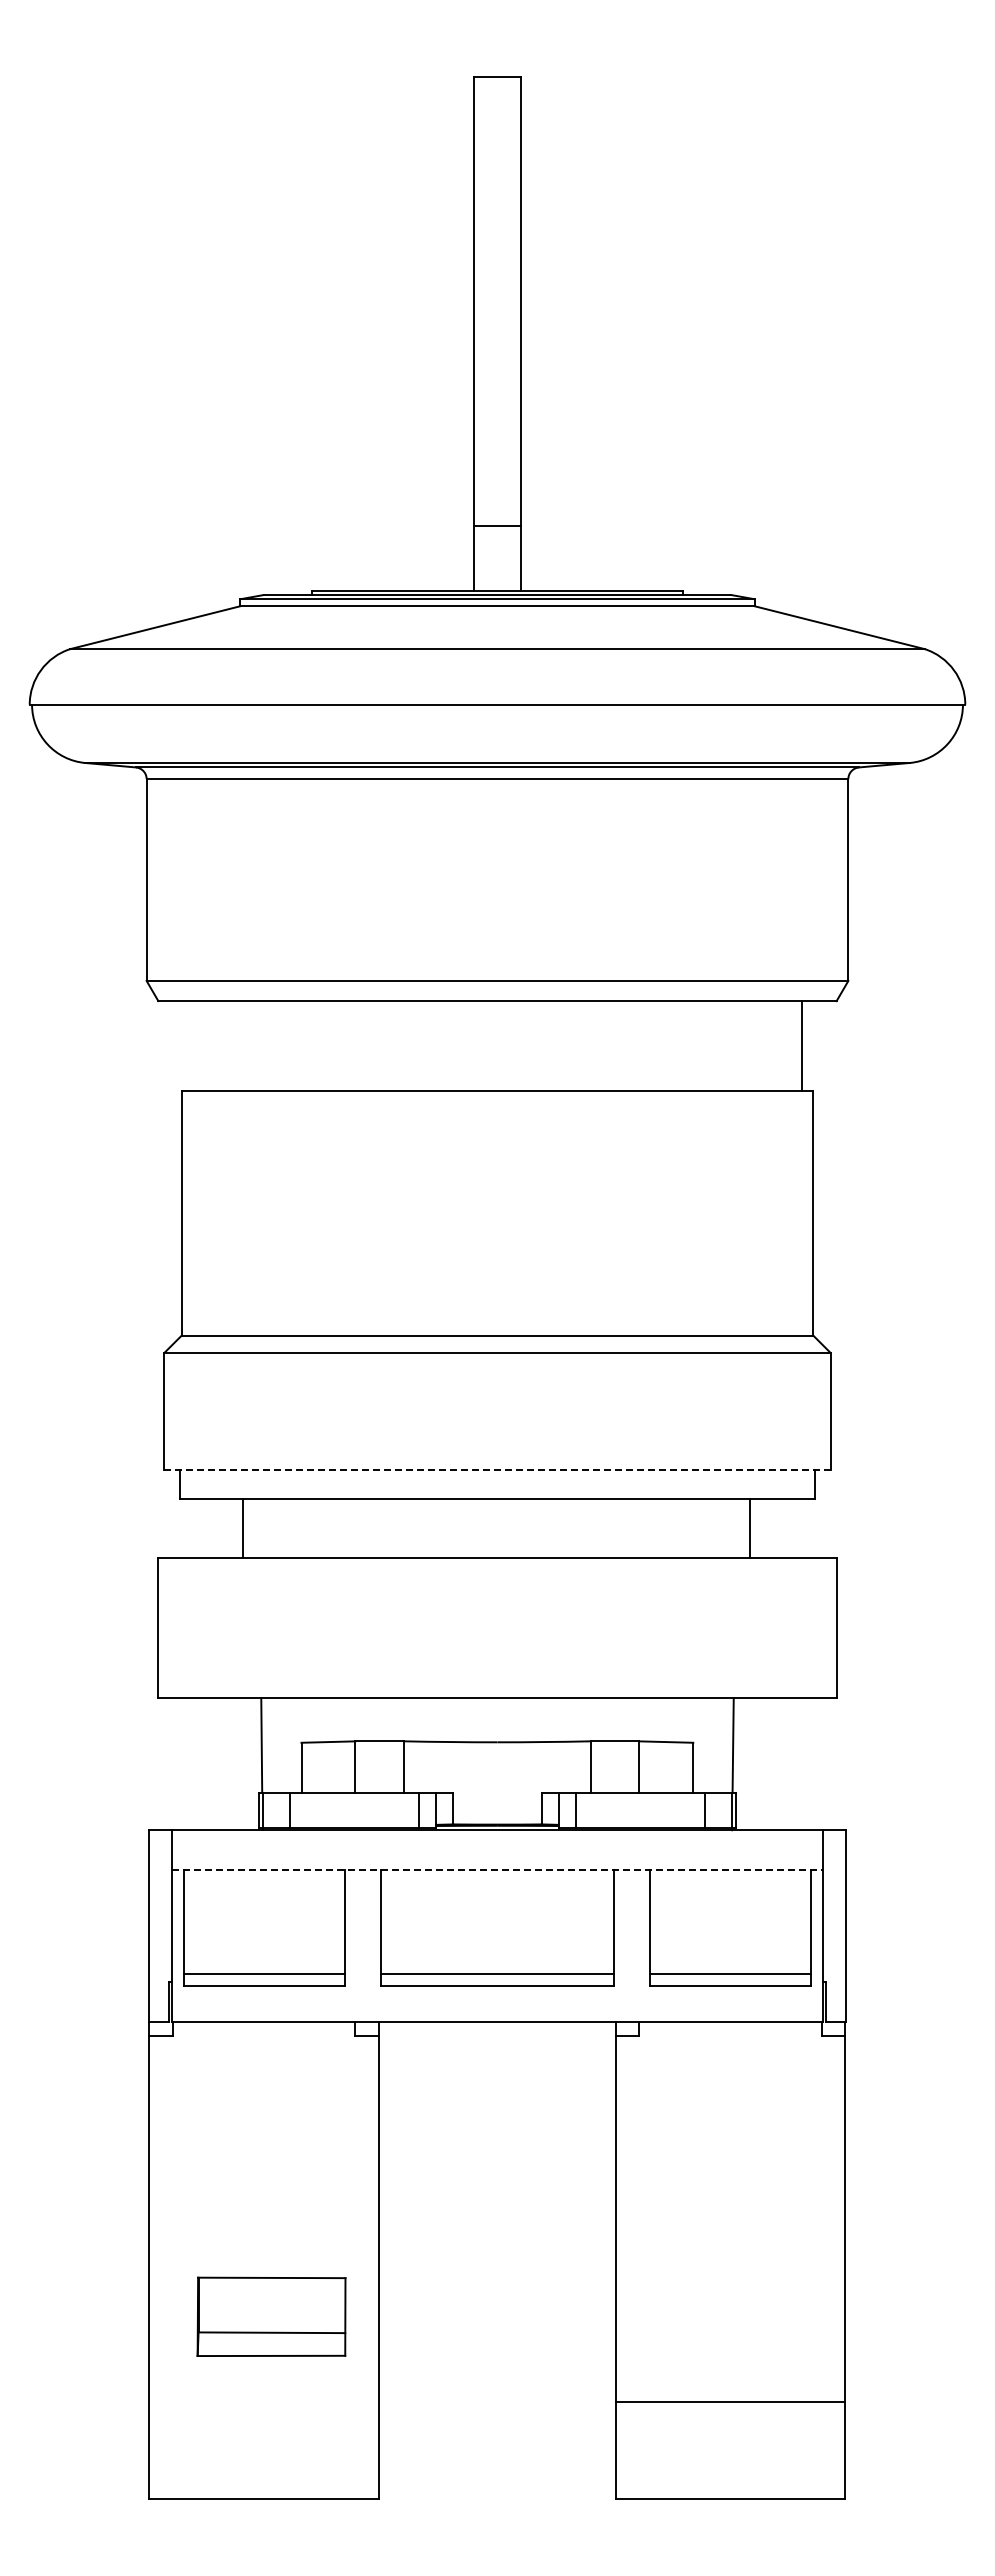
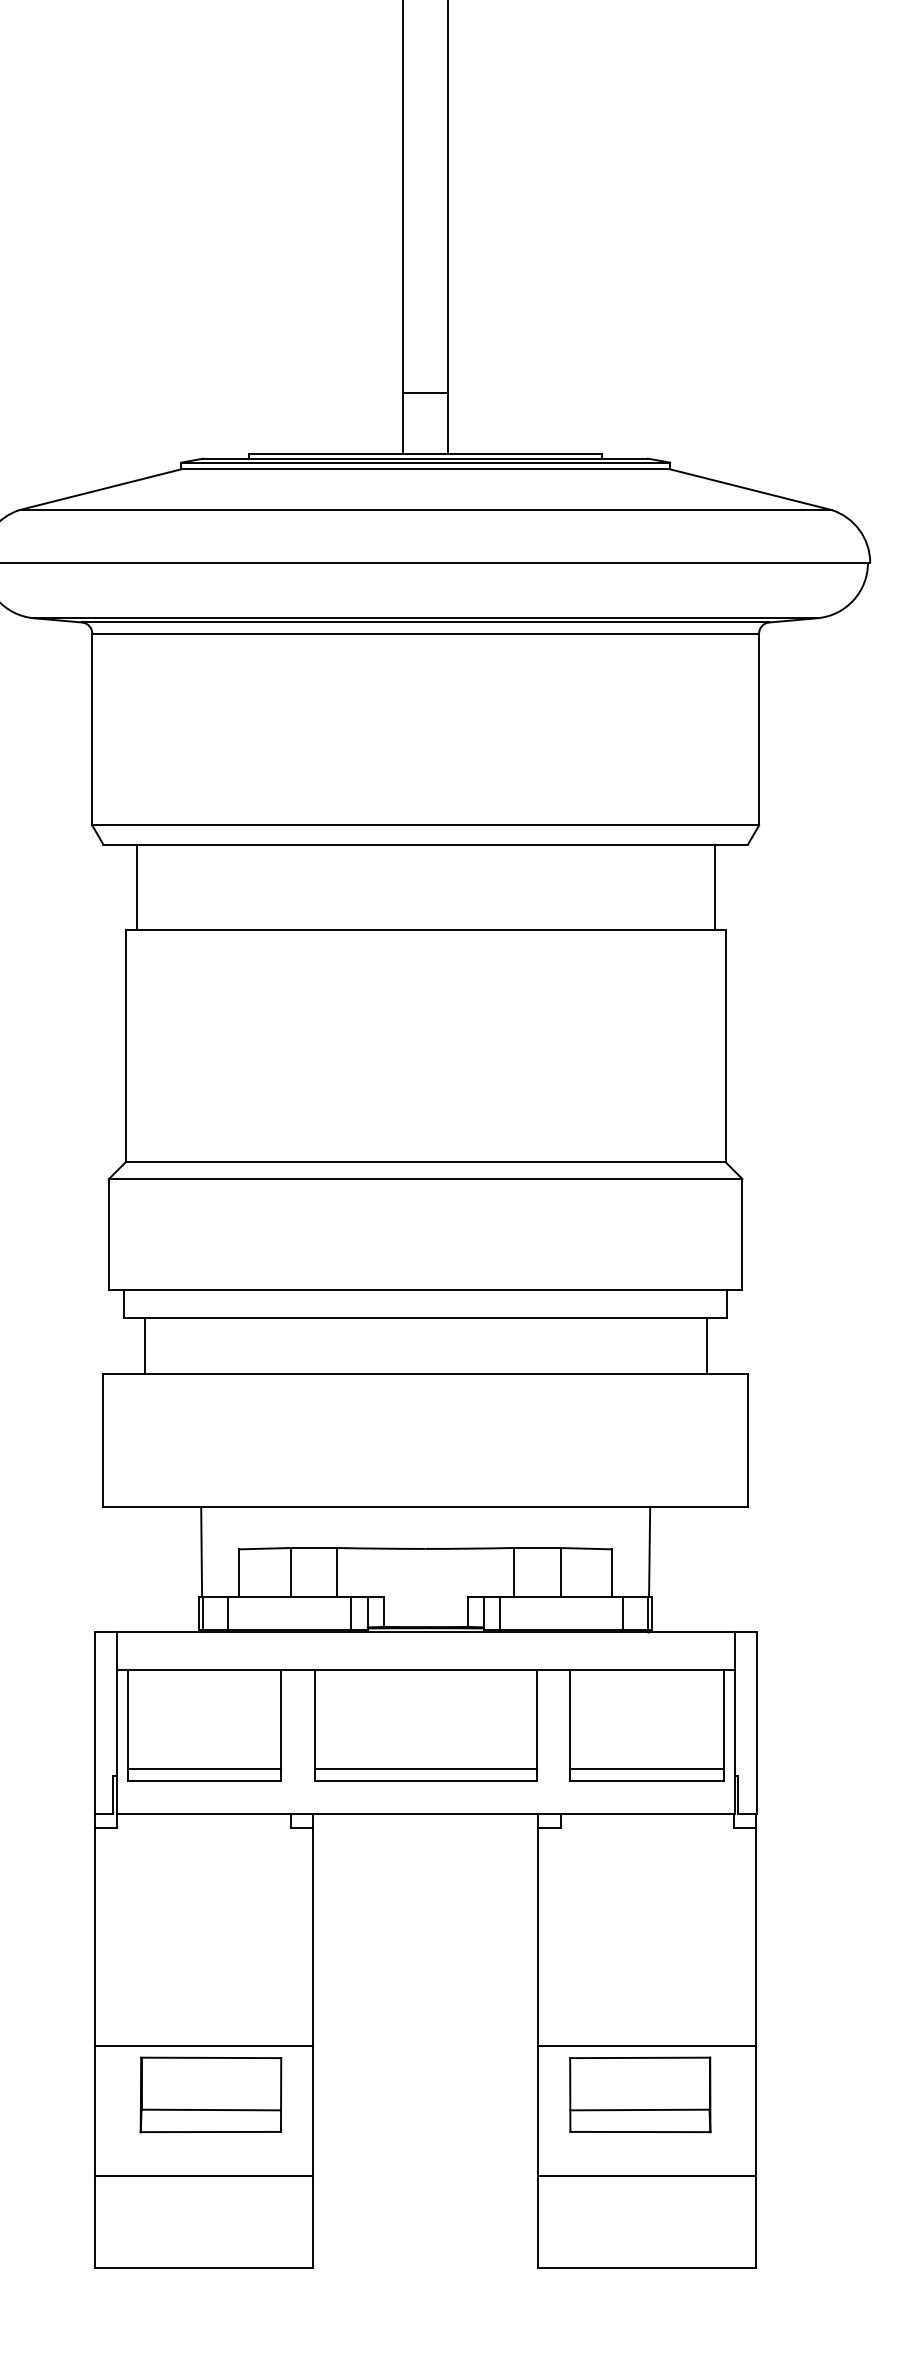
line: (193, 1046) -> (136, 887), added
line: (498, 1470) -> (426, 1290), dashed -> solid
line: (242, 1528) -> (144, 1345), moved
line: (750, 1528) -> (706, 1345), moved
line: (498, 1869) -> (426, 1669), dashed -> solid
line: (263, 2265) -> (203, 2046), added
line: (730, 2265) -> (647, 2046), added
part: (723, 2316) -> (640, 2094), added
line: (263, 2402) -> (203, 2176), added

